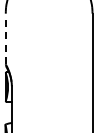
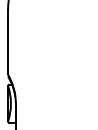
line: (5, 38) -> (7, 41), dashed -> solid

